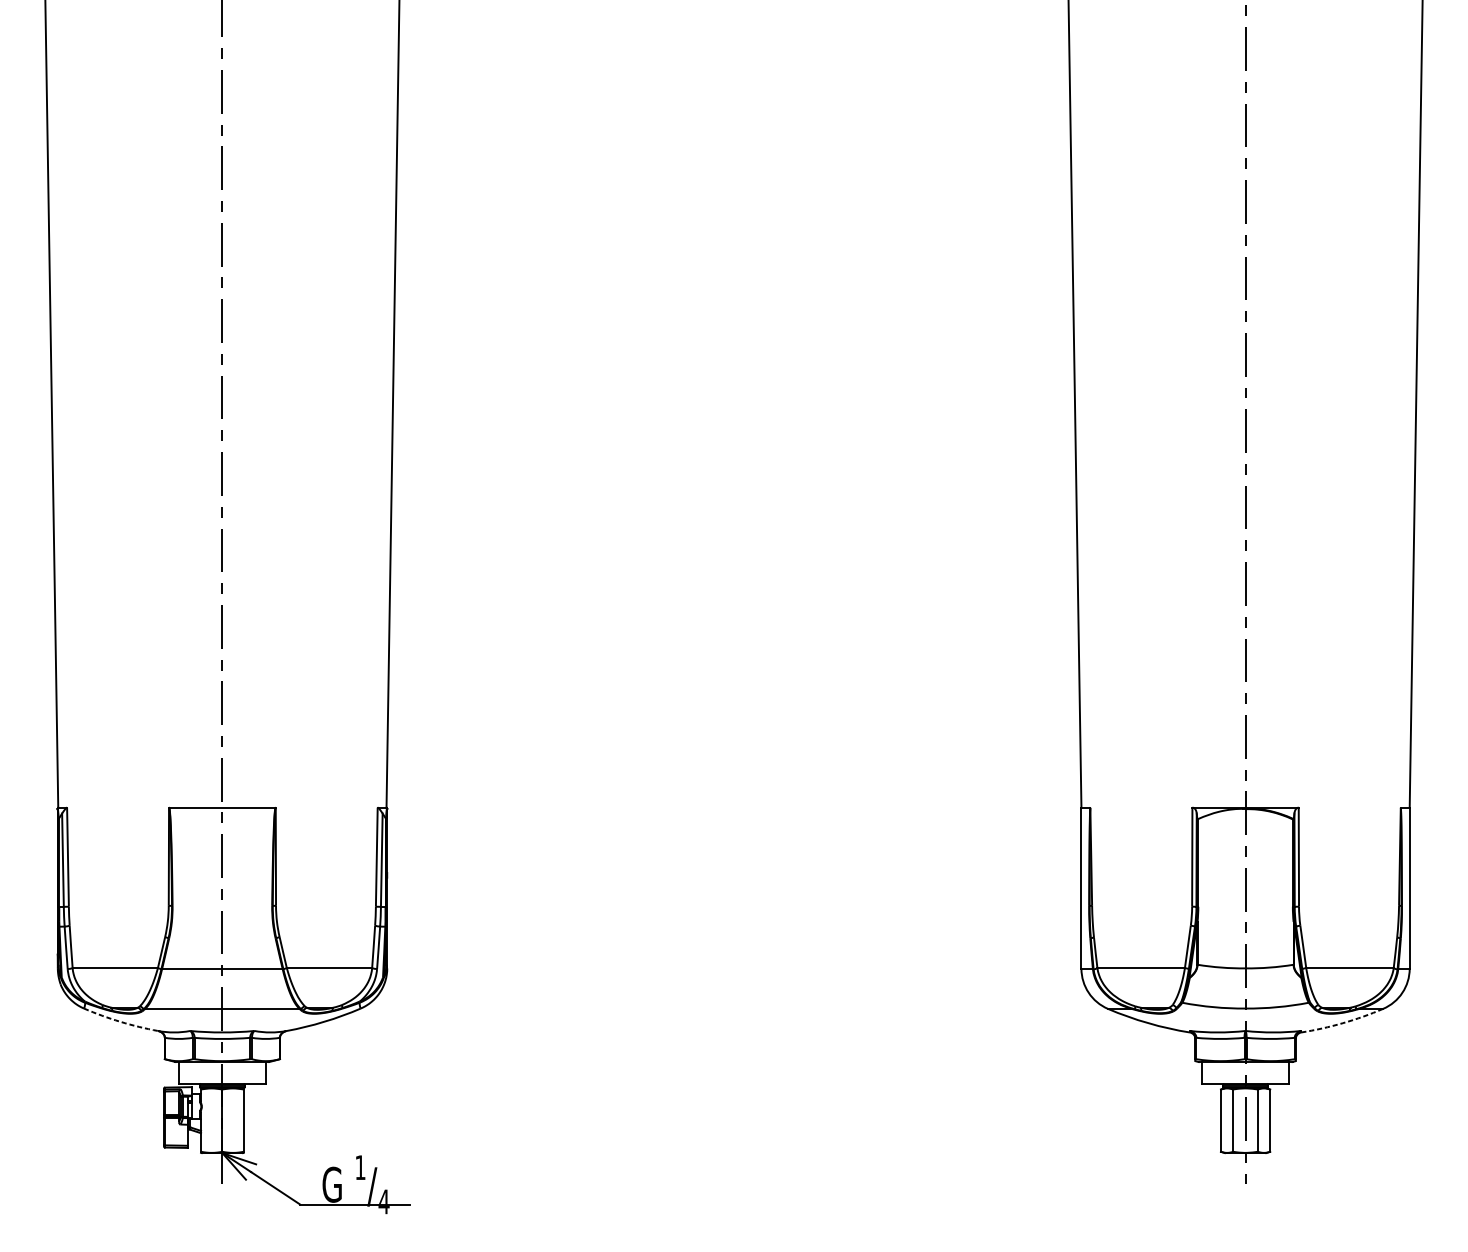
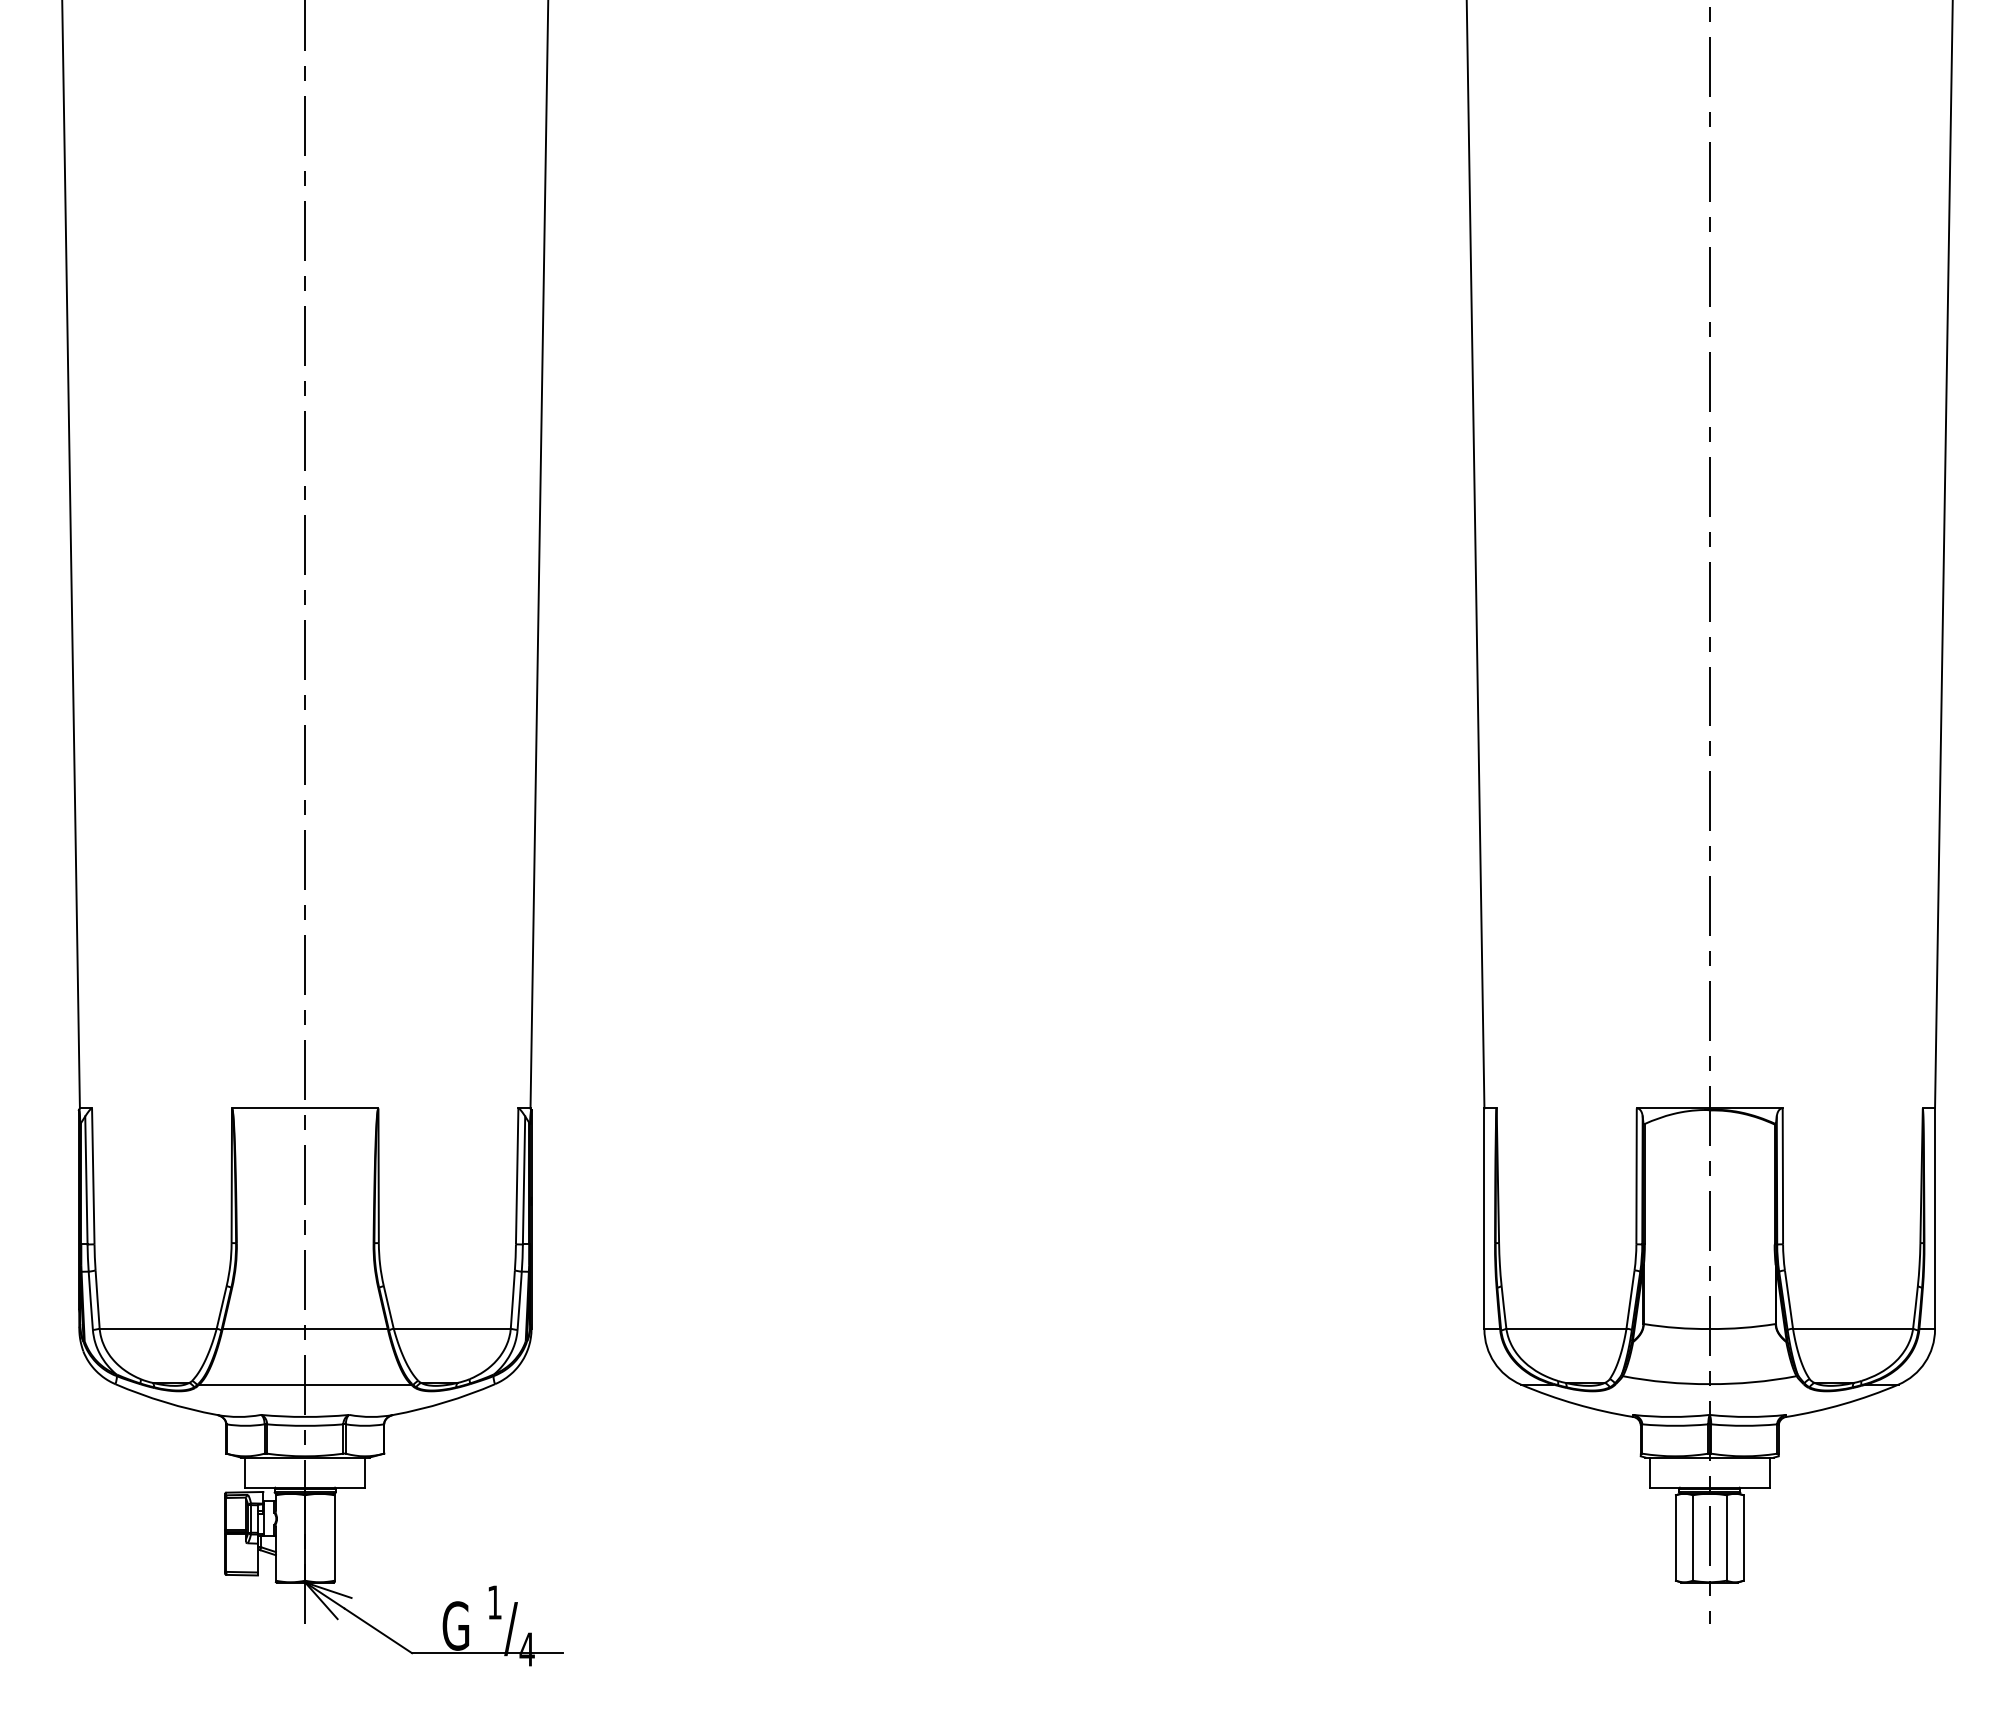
arc: (120, 1021) -> (165, 1402), dashed -> solid
arc: (1343, 1023) -> (1843, 1404), dashed -> solid

